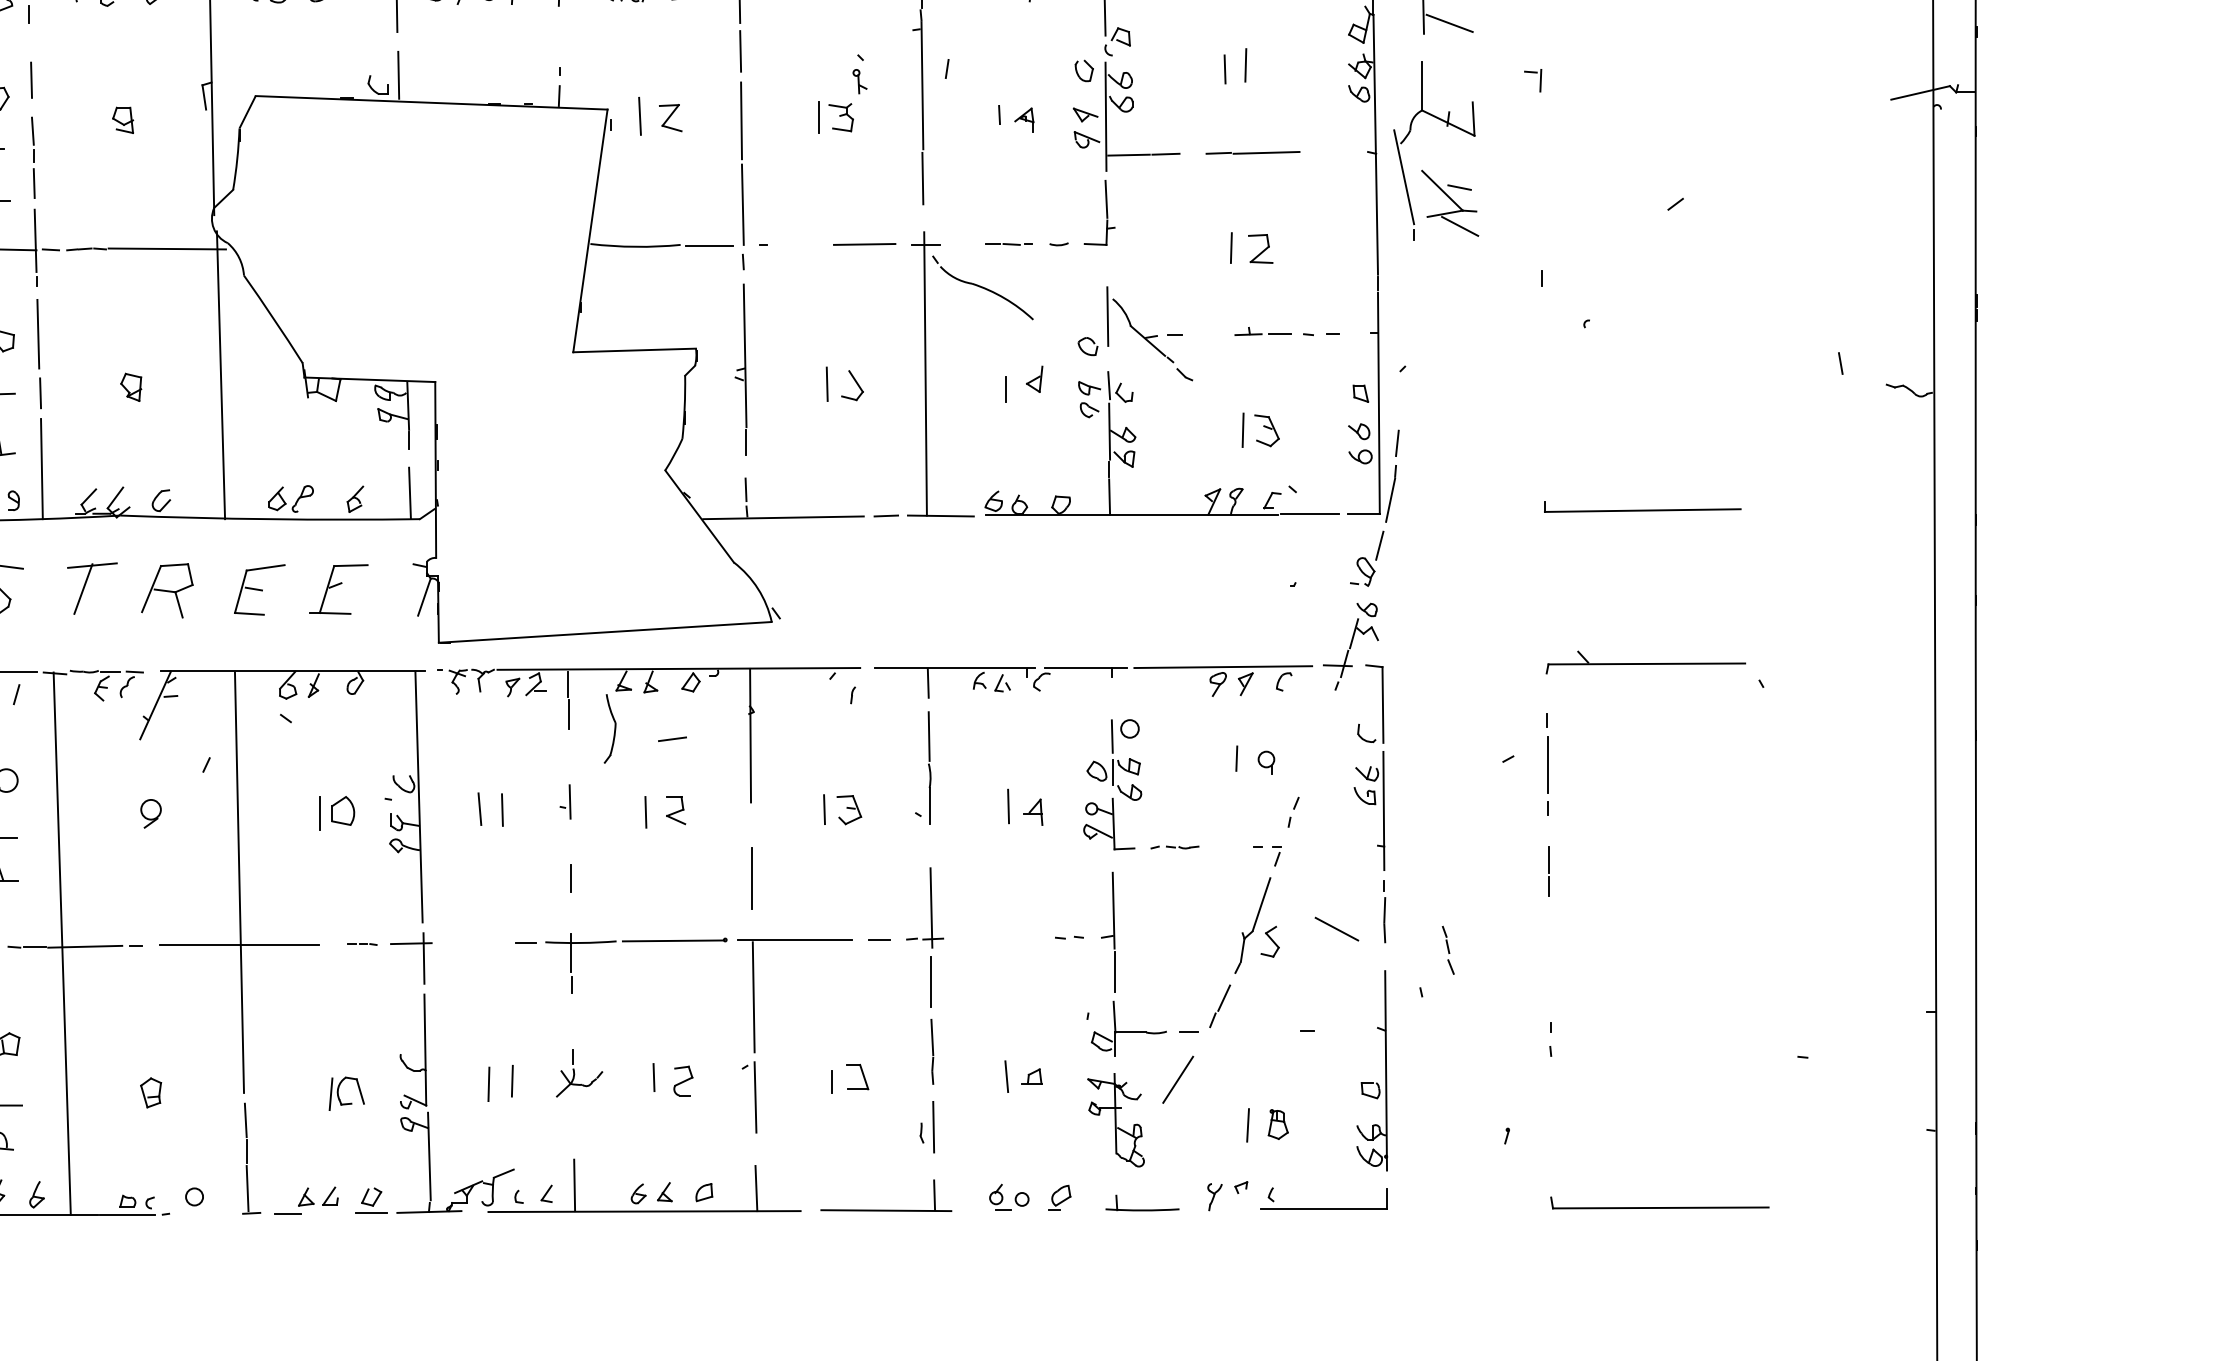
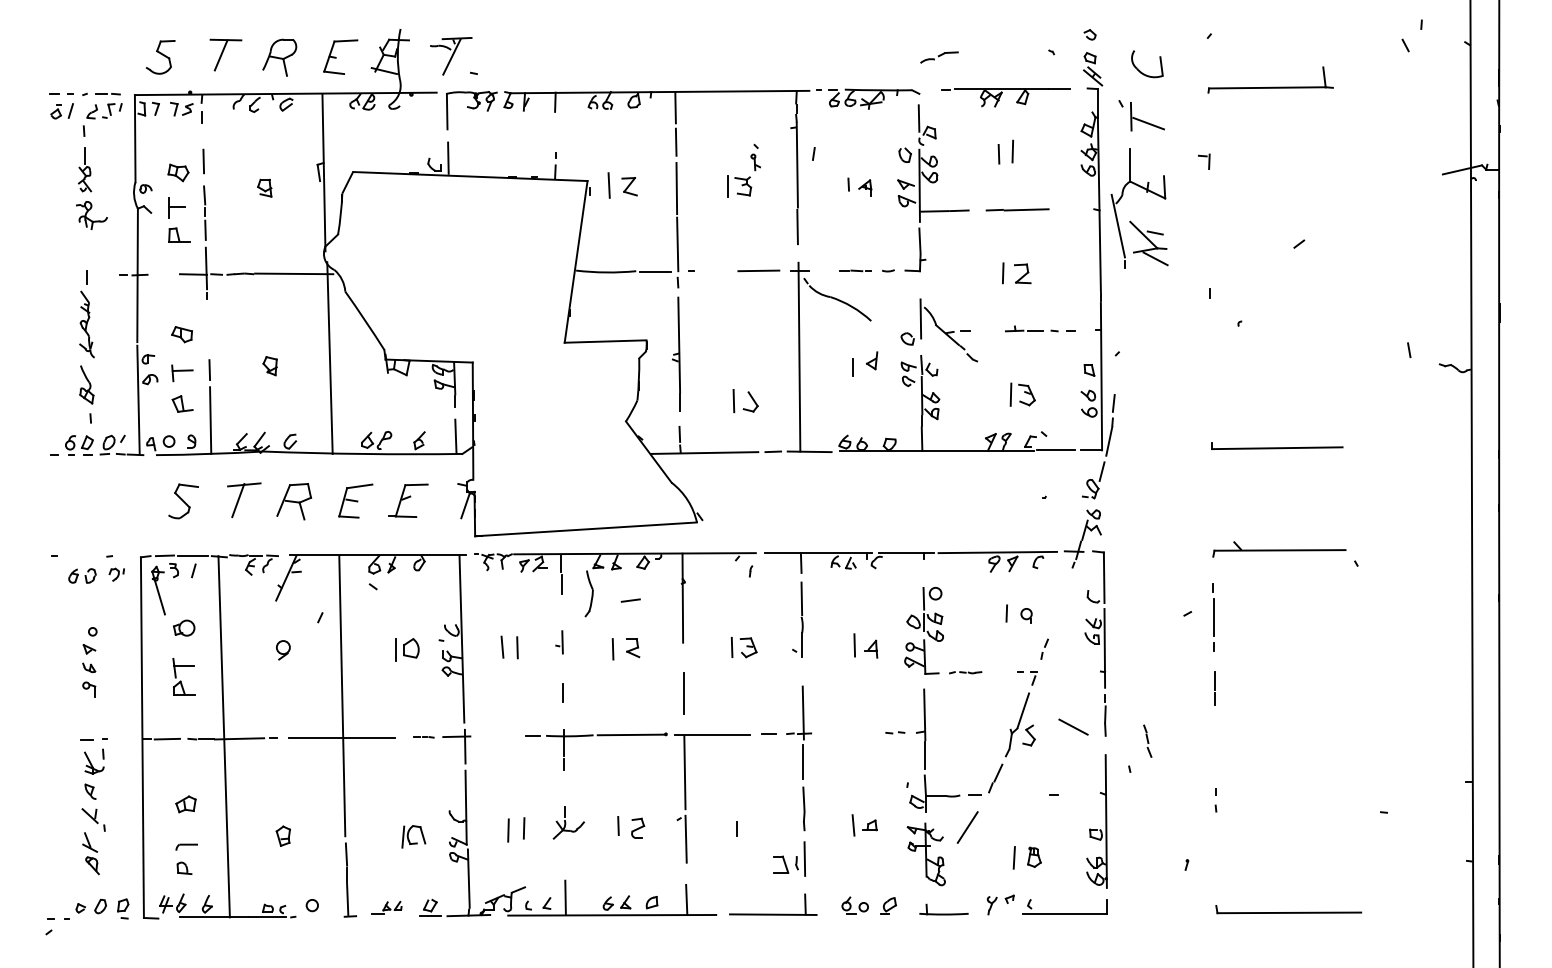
line: (37, 333) -> (207, 330), removed
part: (852, 378) -> (750, 397), moved
part: (858, 1076) -> (781, 864), moved
part: (305, 1199) -> (386, 907), size x0.7

